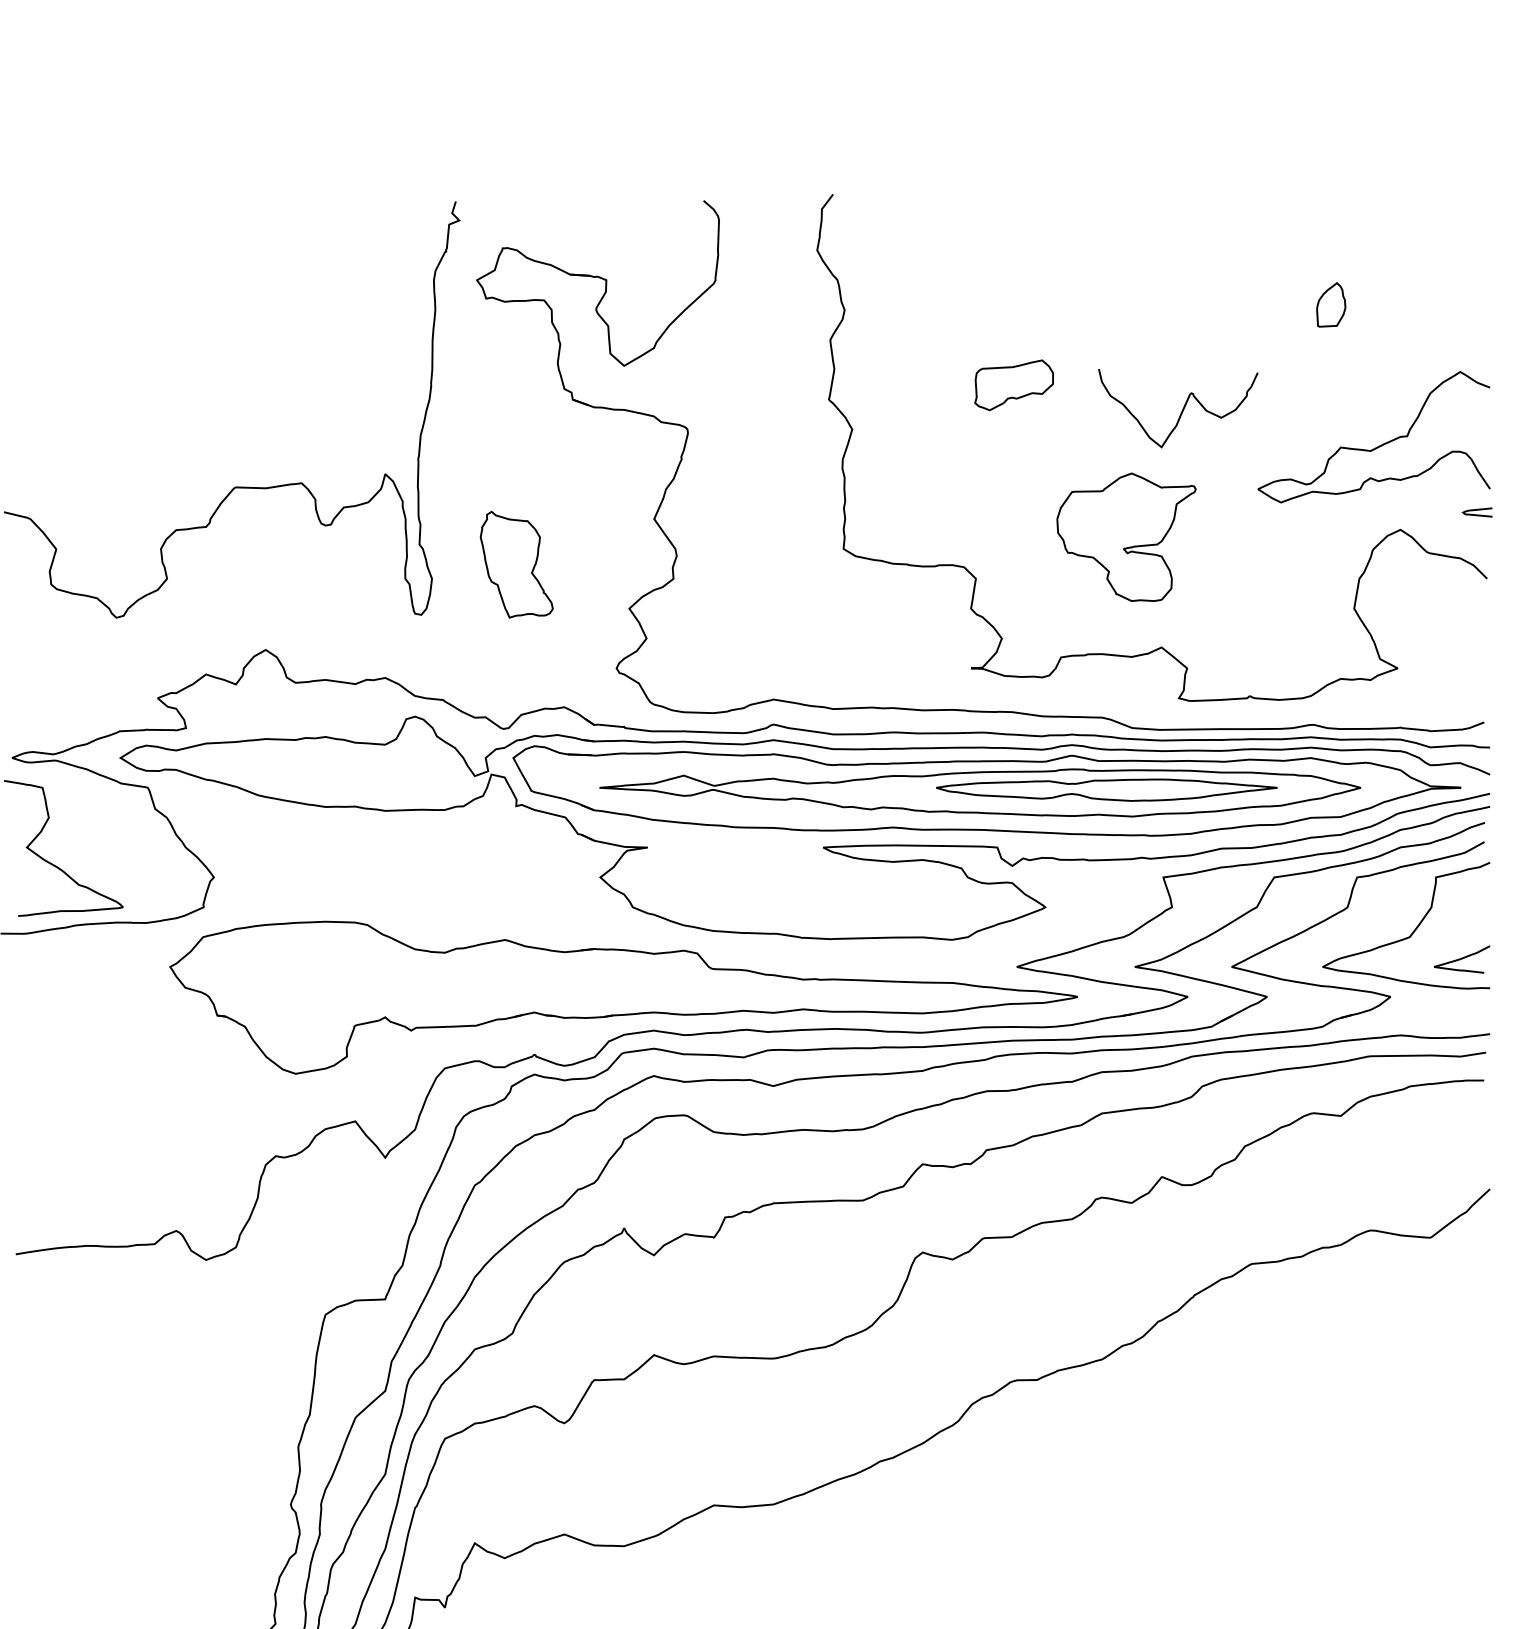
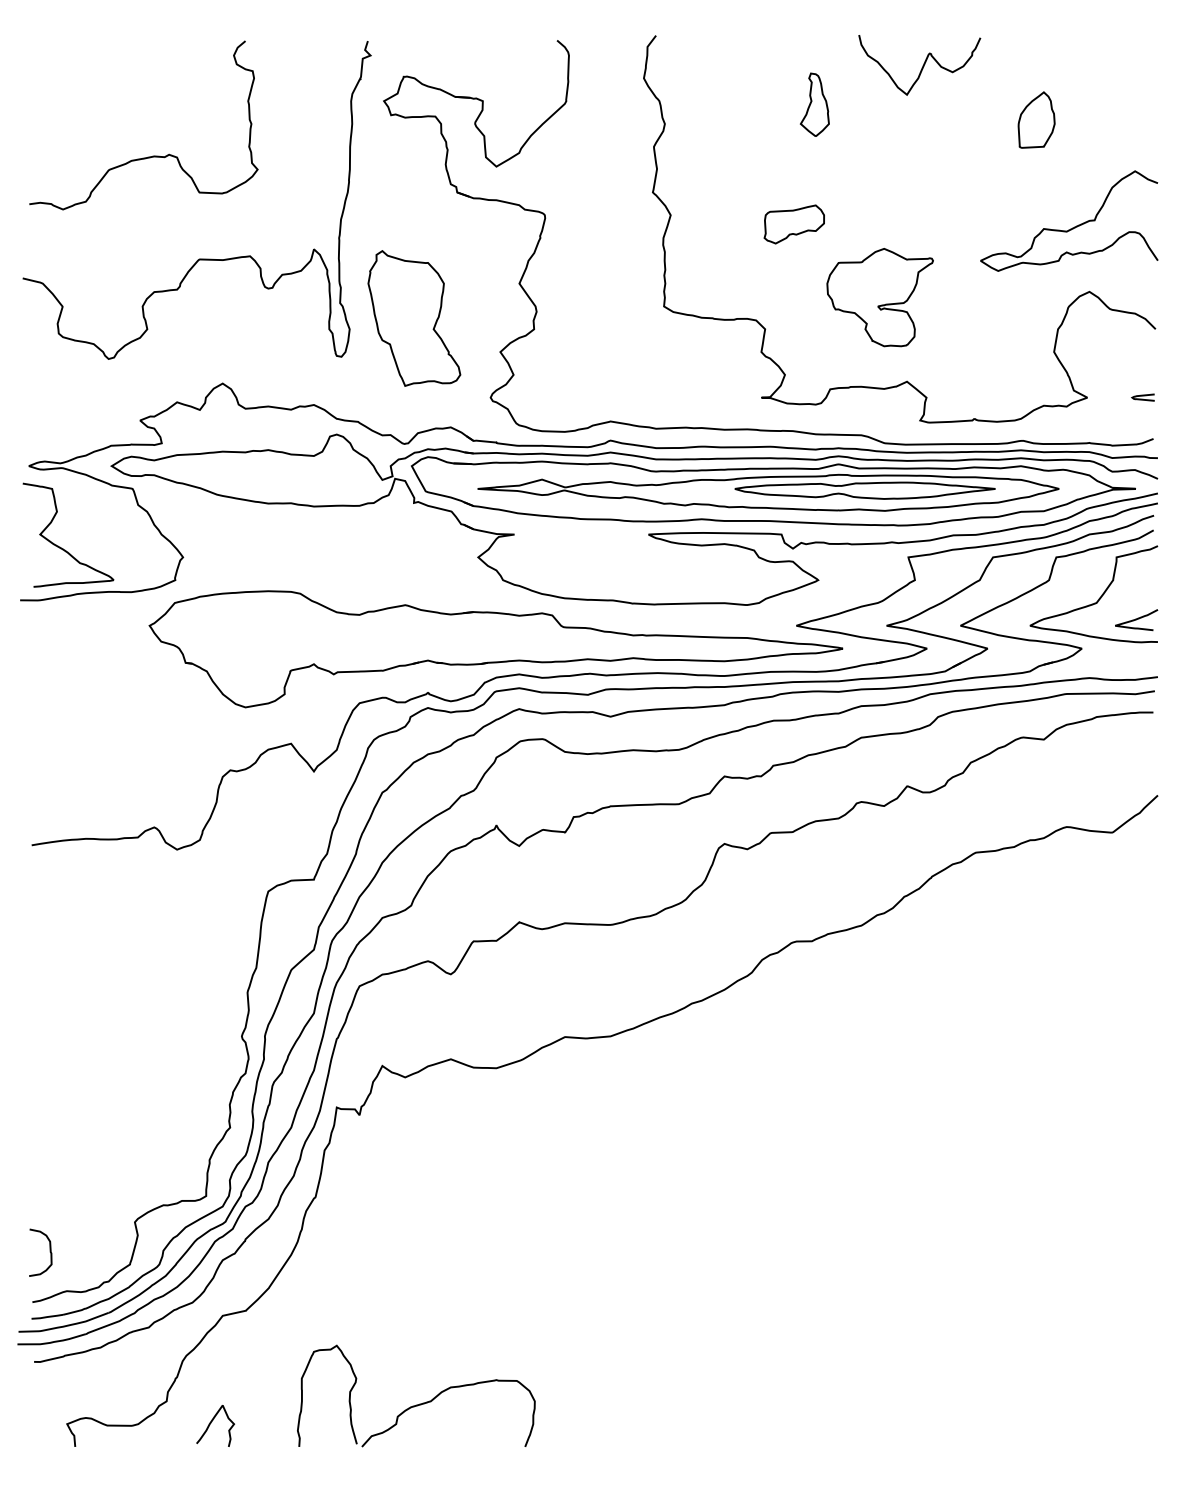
part: (1040, 284) -> (814, 104), added
part: (1331, 304) -> (1036, 119), size x1.67
curve: (173, 351) -> (152, 155), added
part: (1013, 385) -> (793, 224), moved
curve: (1180, 411) -> (921, 67), moved
curve: (1476, 511) -> (1142, 396), moved
part: (516, 564) -> (414, 318), size x1.67

